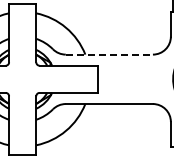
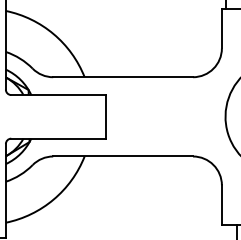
line: (109, 54) -> (123, 77), dashed -> solid

